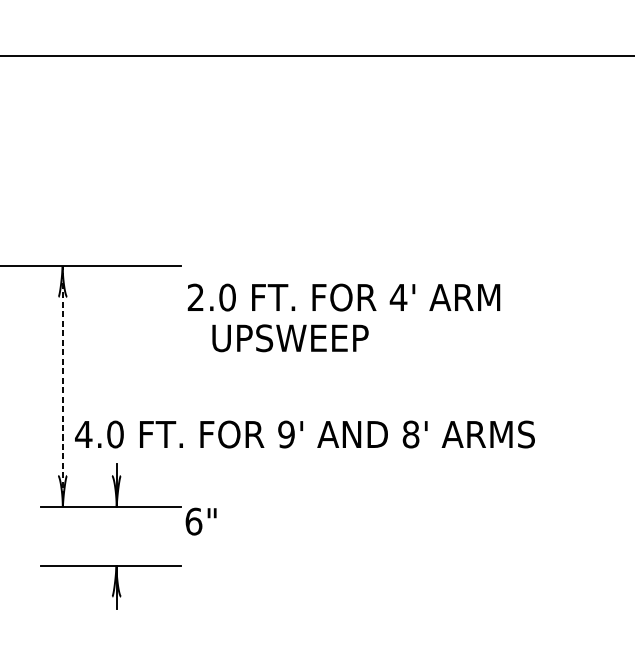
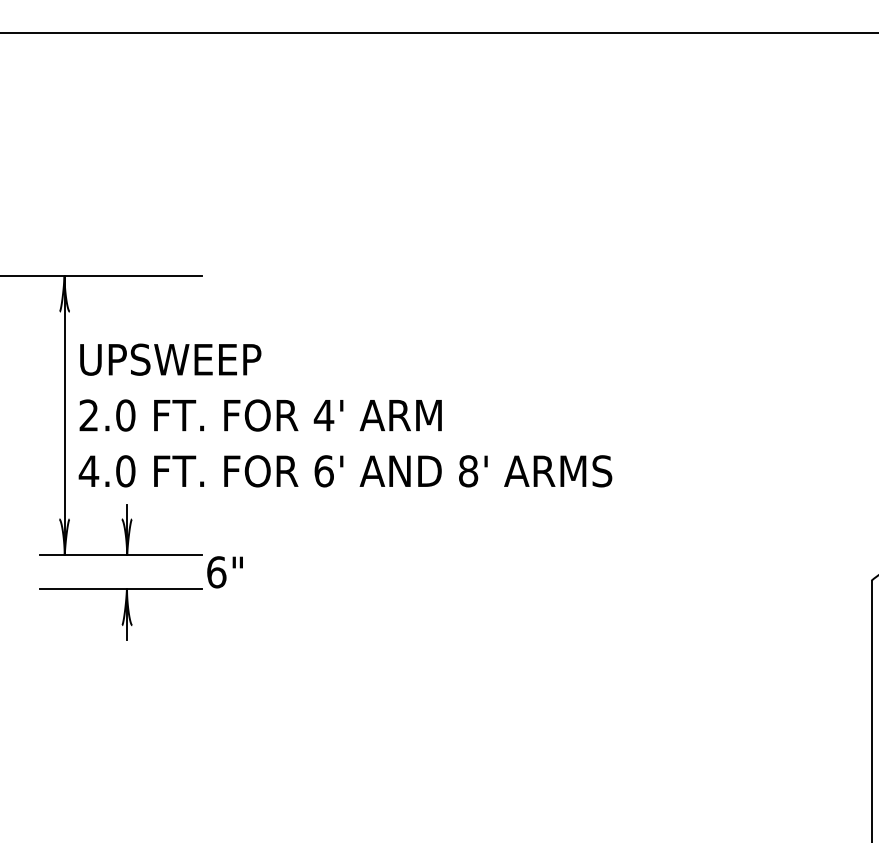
text: (343, 297) -> (260, 415), moved
text: (290, 338) -> (170, 359), moved
line: (62, 386) -> (64, 415), dashed -> solid
text: (286, 434) -> (323, 471), 9' -> 6'
part: (110, 587) -> (120, 614), moved

